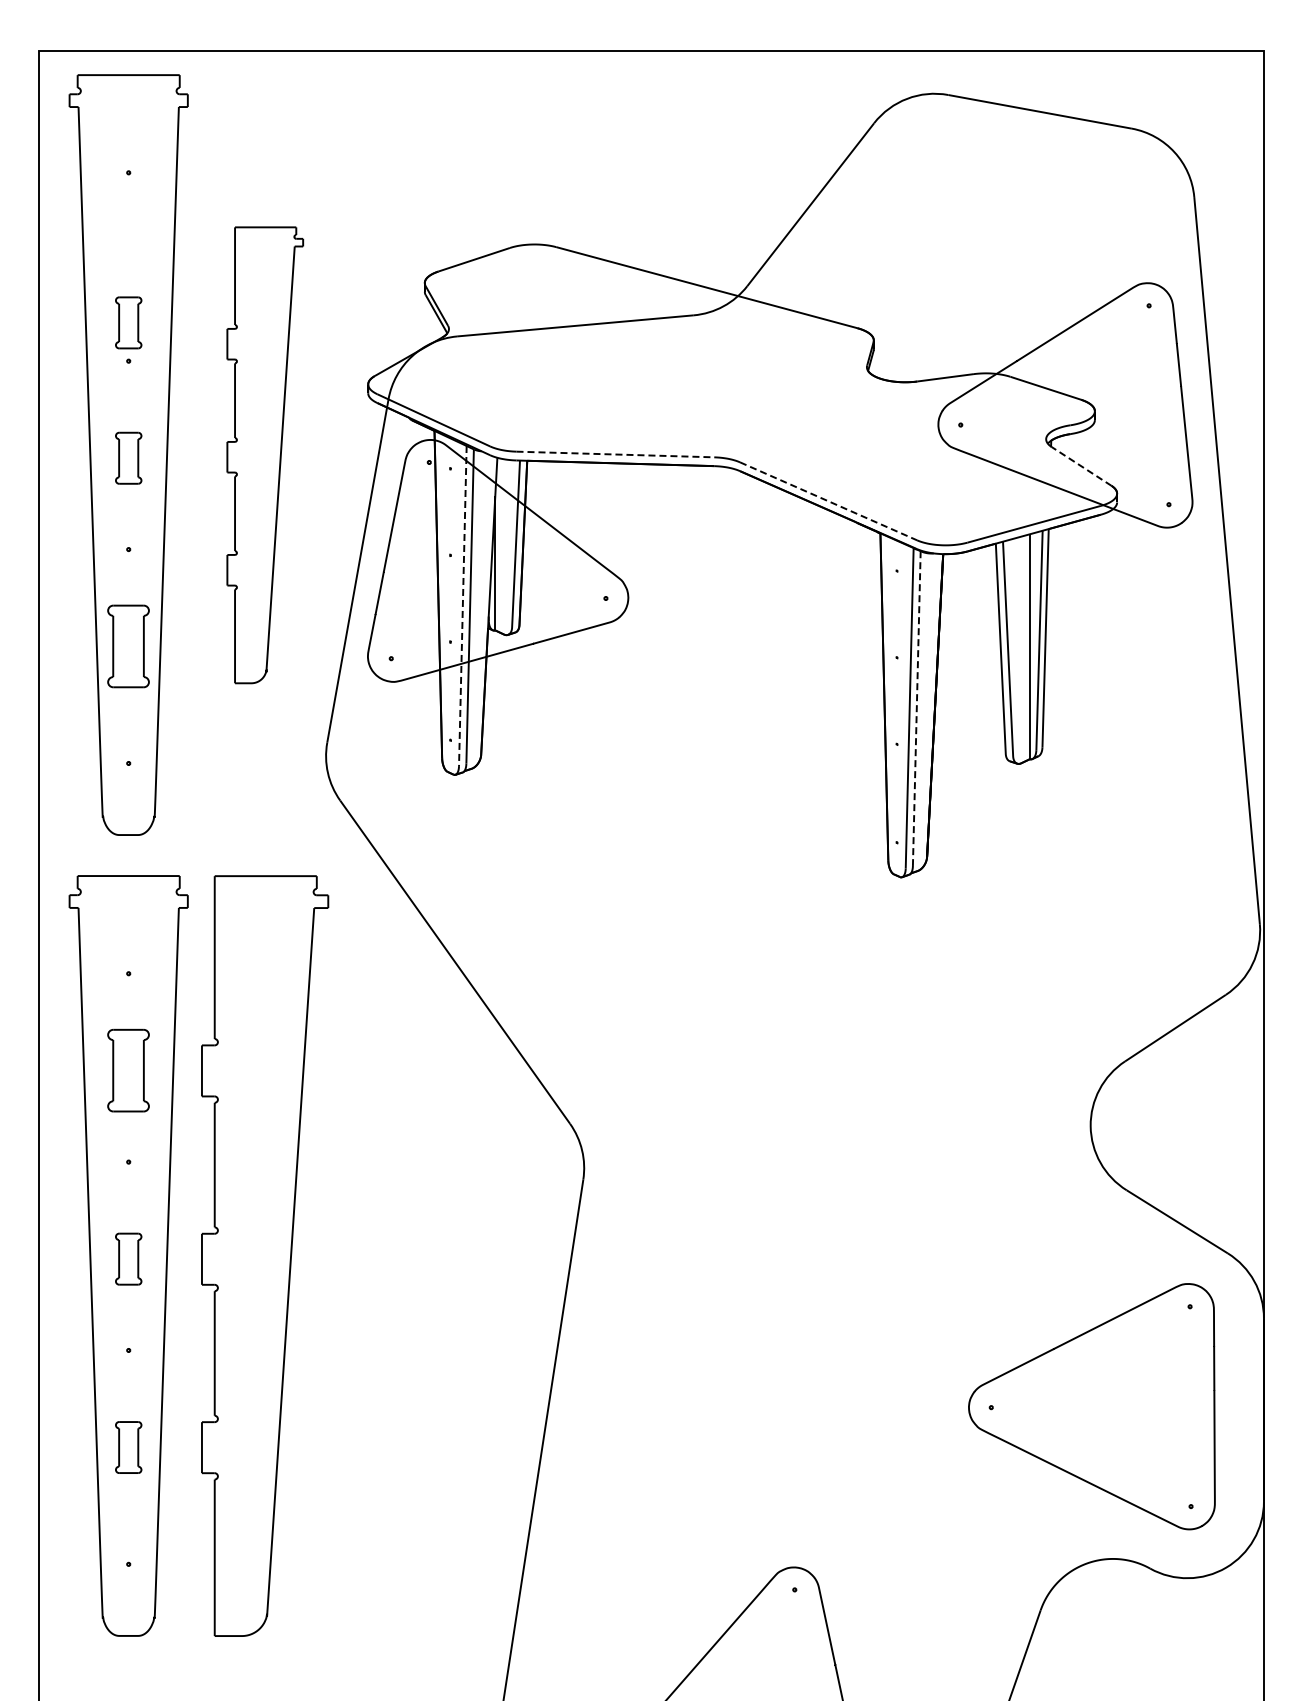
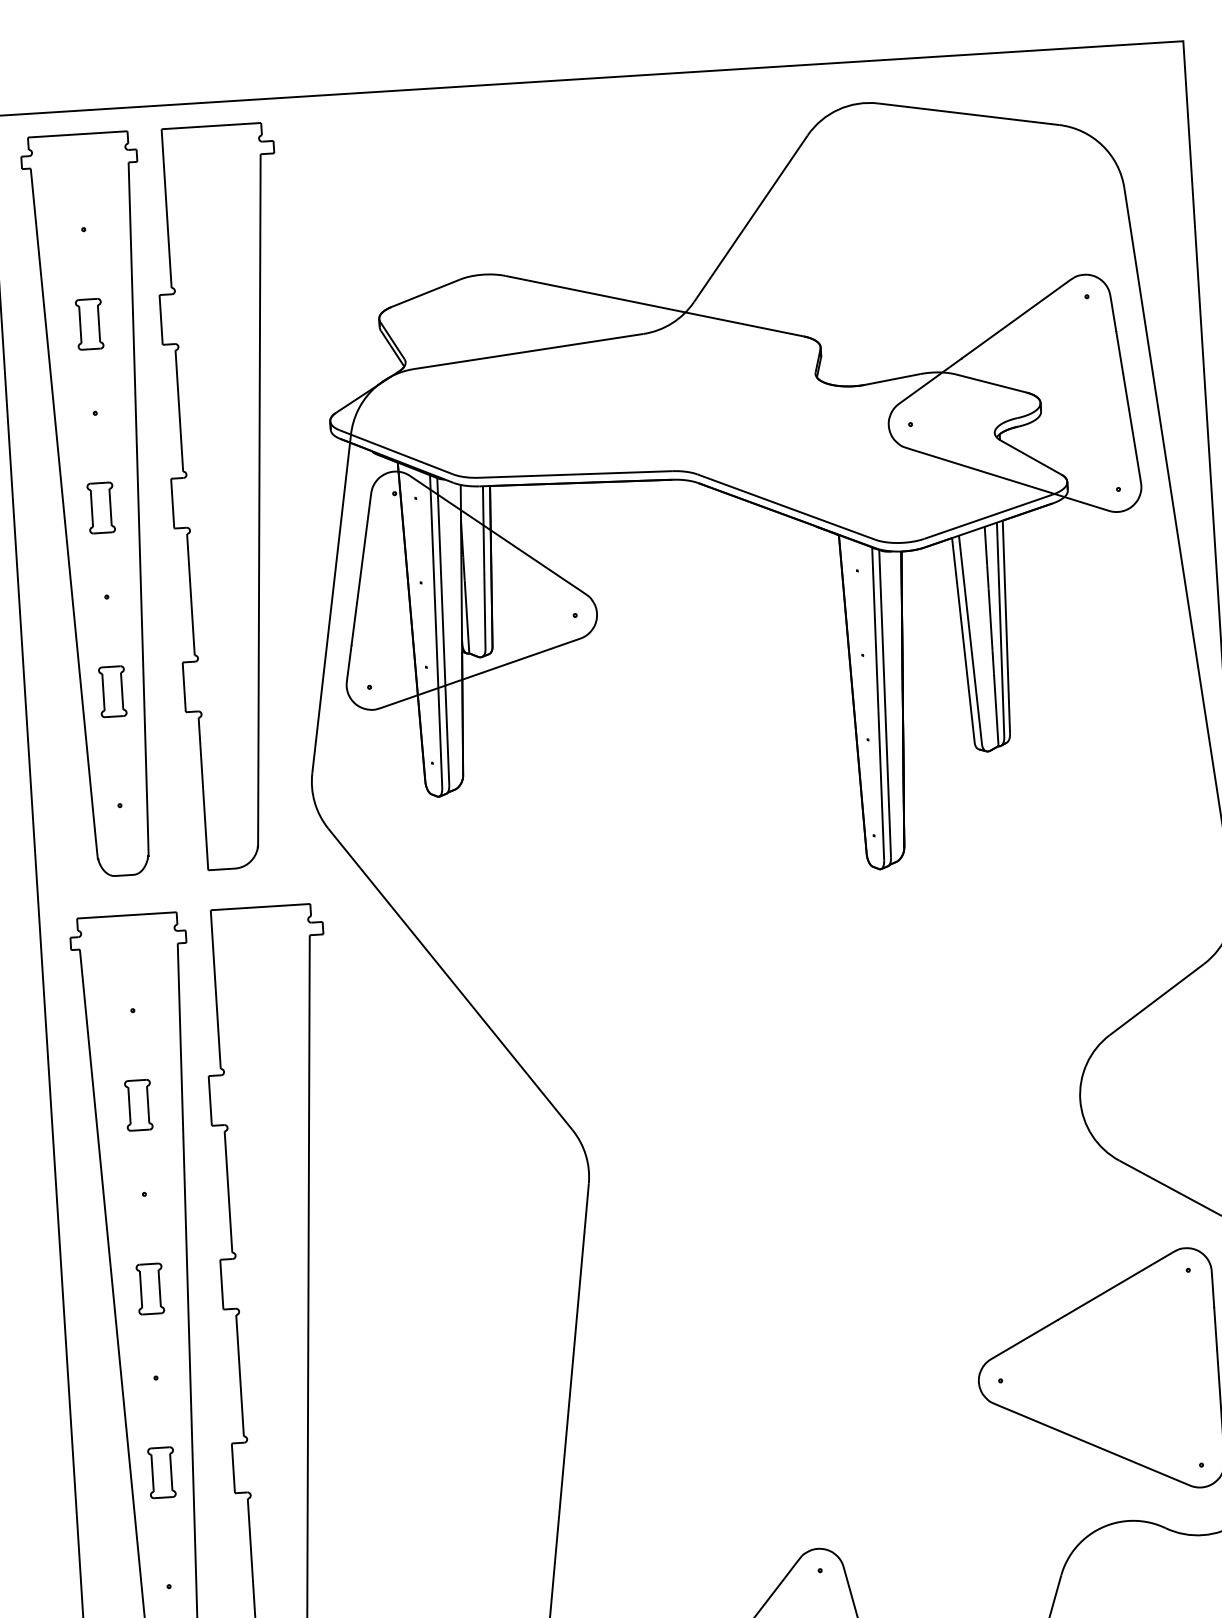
part: (128, 322) -> (89, 323), moved
line: (615, 454) -> (575, 474), dashed -> solid
part: (265, 455) -> (234, 496), size x1.67
line: (1081, 466) -> (1030, 457), dashed -> solid
line: (828, 501) -> (786, 507), dashed -> solid
line: (462, 606) -> (435, 632), dashed -> solid
part: (128, 646) -> (112, 691), size x0.62
line: (916, 709) -> (884, 704), dashed -> solid
part: (128, 1070) -> (138, 1105), size x0.62

